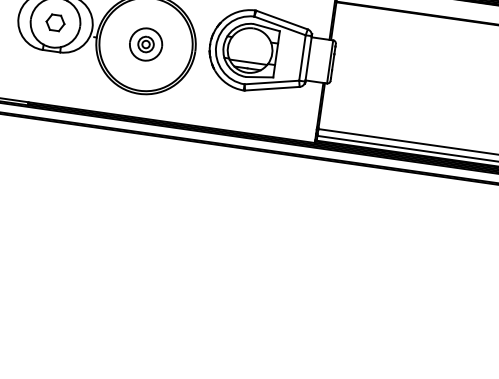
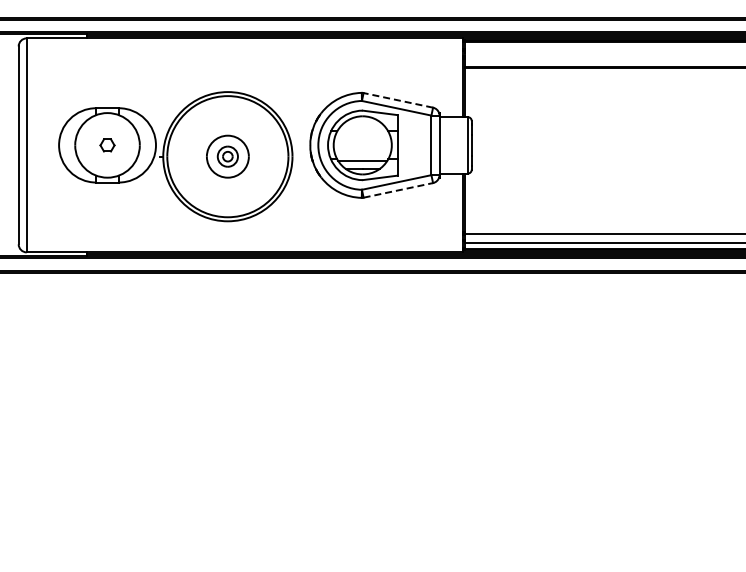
line: (281, 20) -> (397, 100), solid -> dashed
part: (55, 22) -> (107, 145), size x0.6
line: (272, 88) -> (398, 190), solid -> dashed

